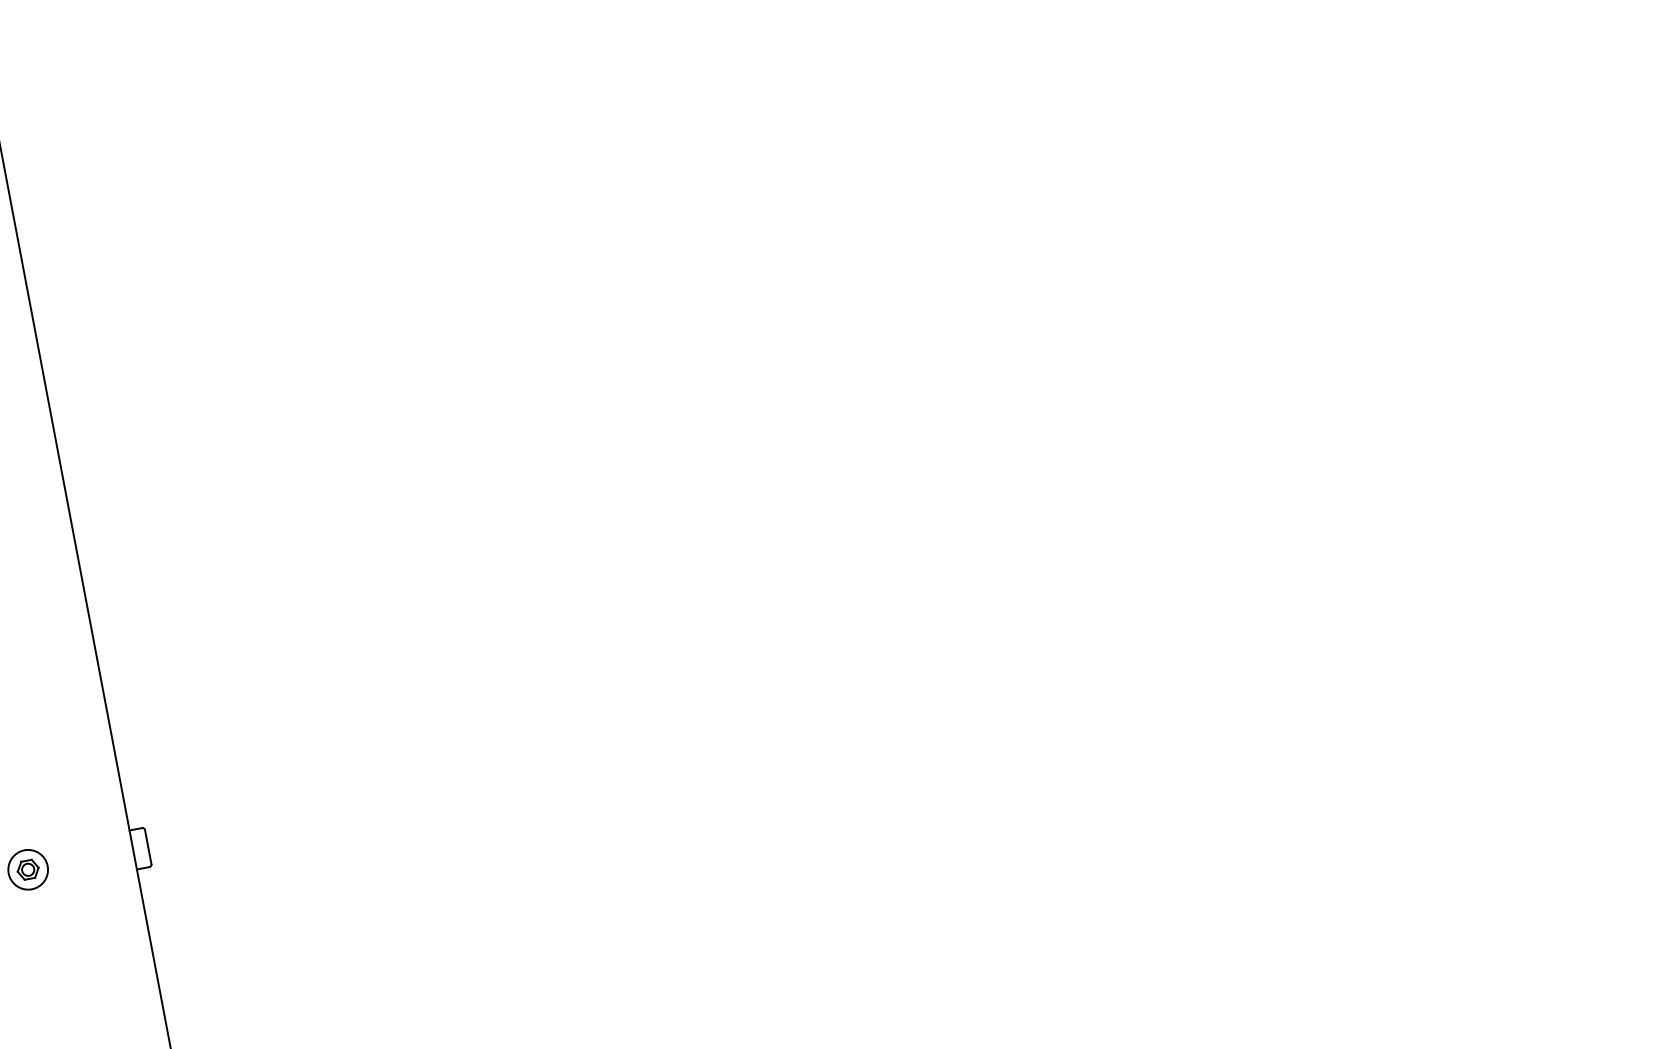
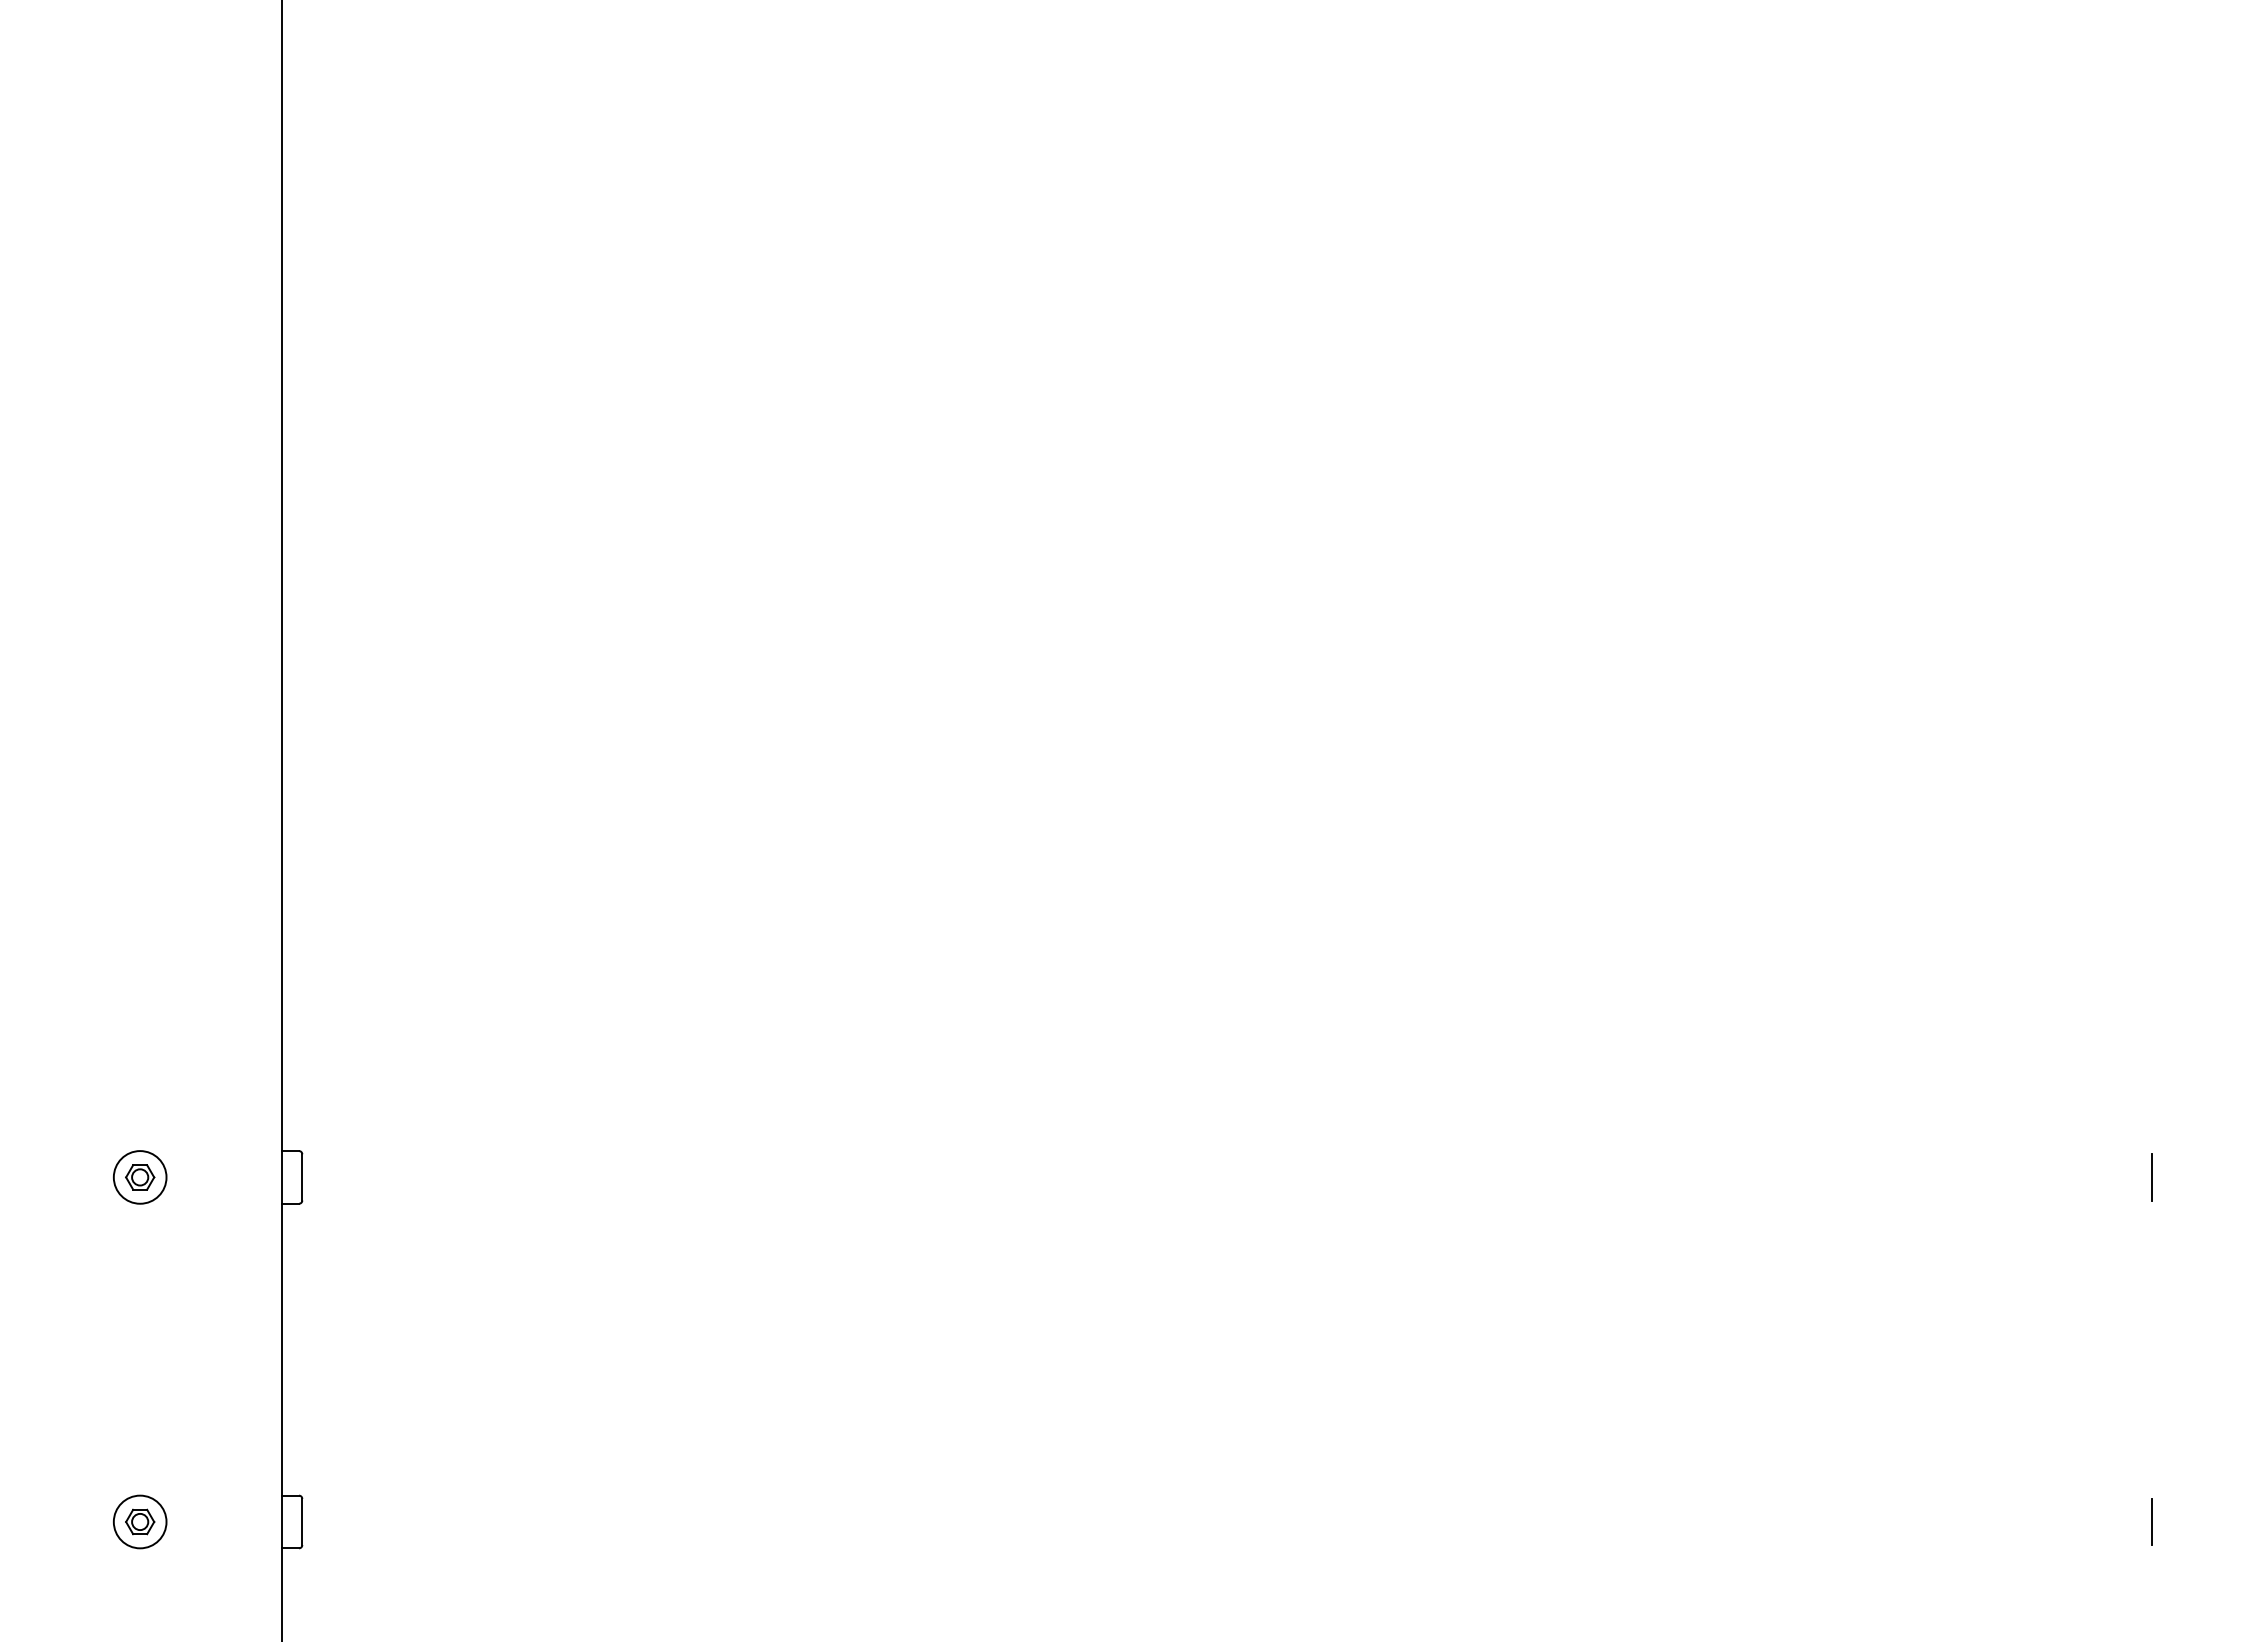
line: (1517, 588) -> (2152, 1177), added
line: (1566, 843) -> (2152, 1521), added

